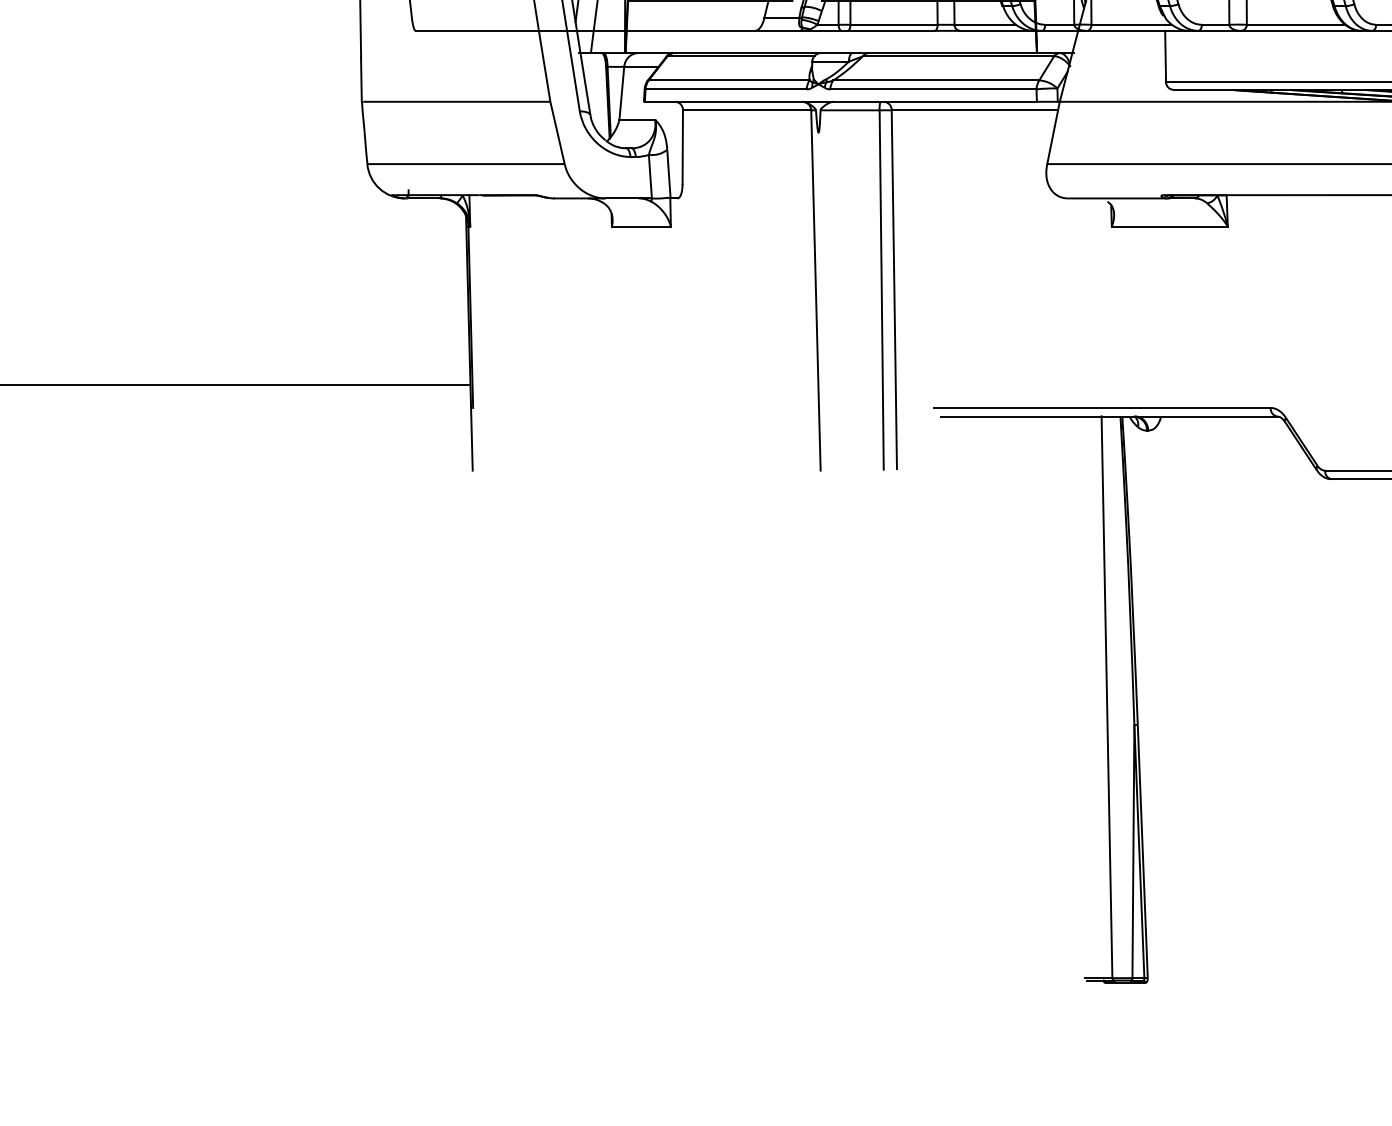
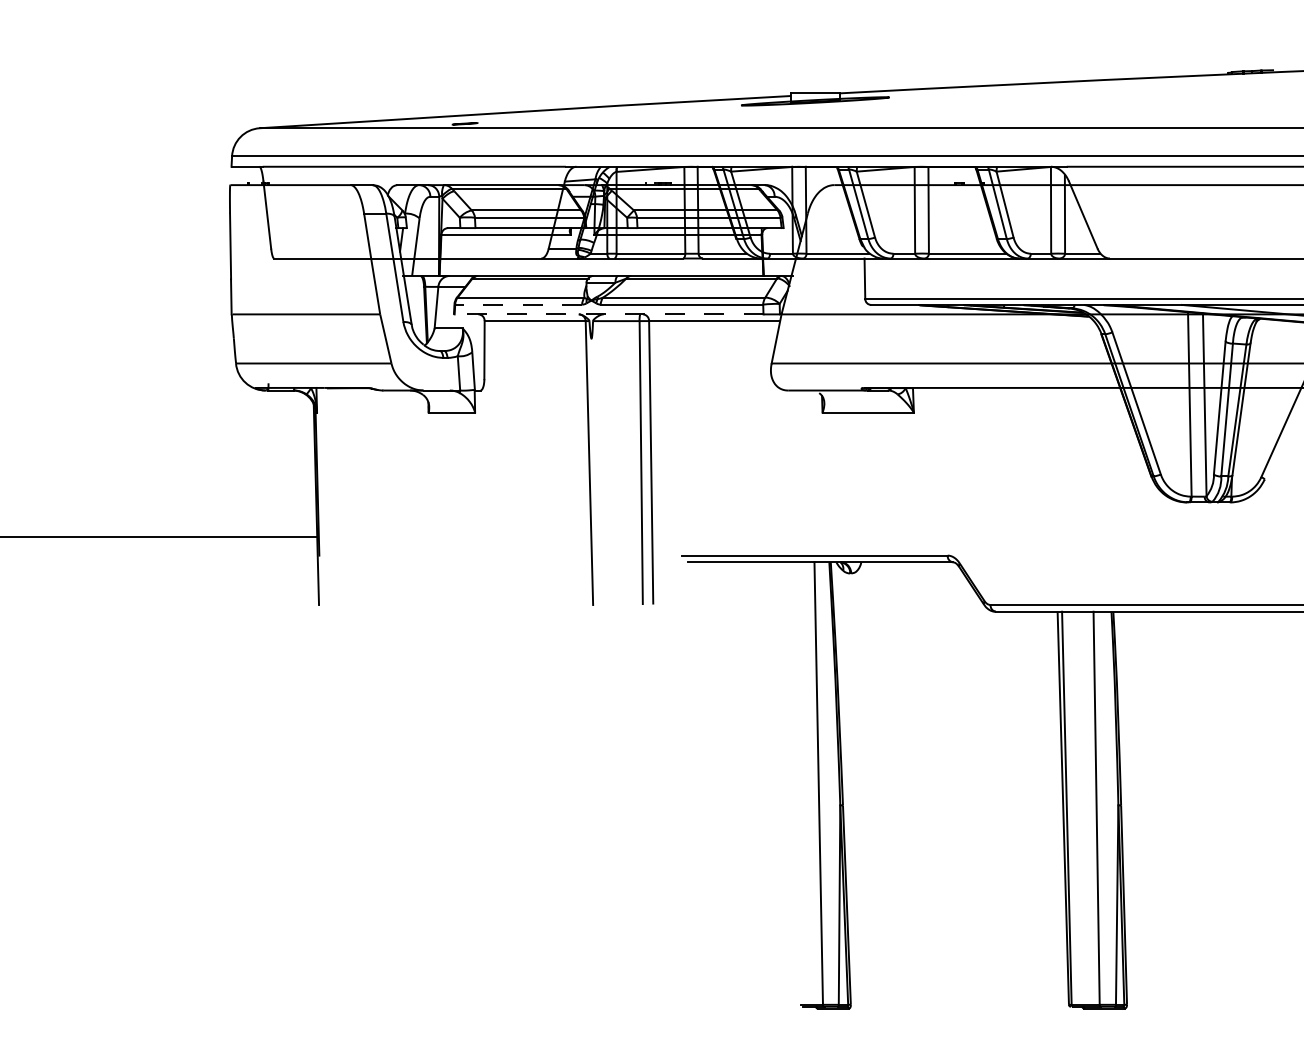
line: (725, 89) -> (518, 304), solid -> dashed
line: (840, 101) -> (608, 314), solid -> dashed

